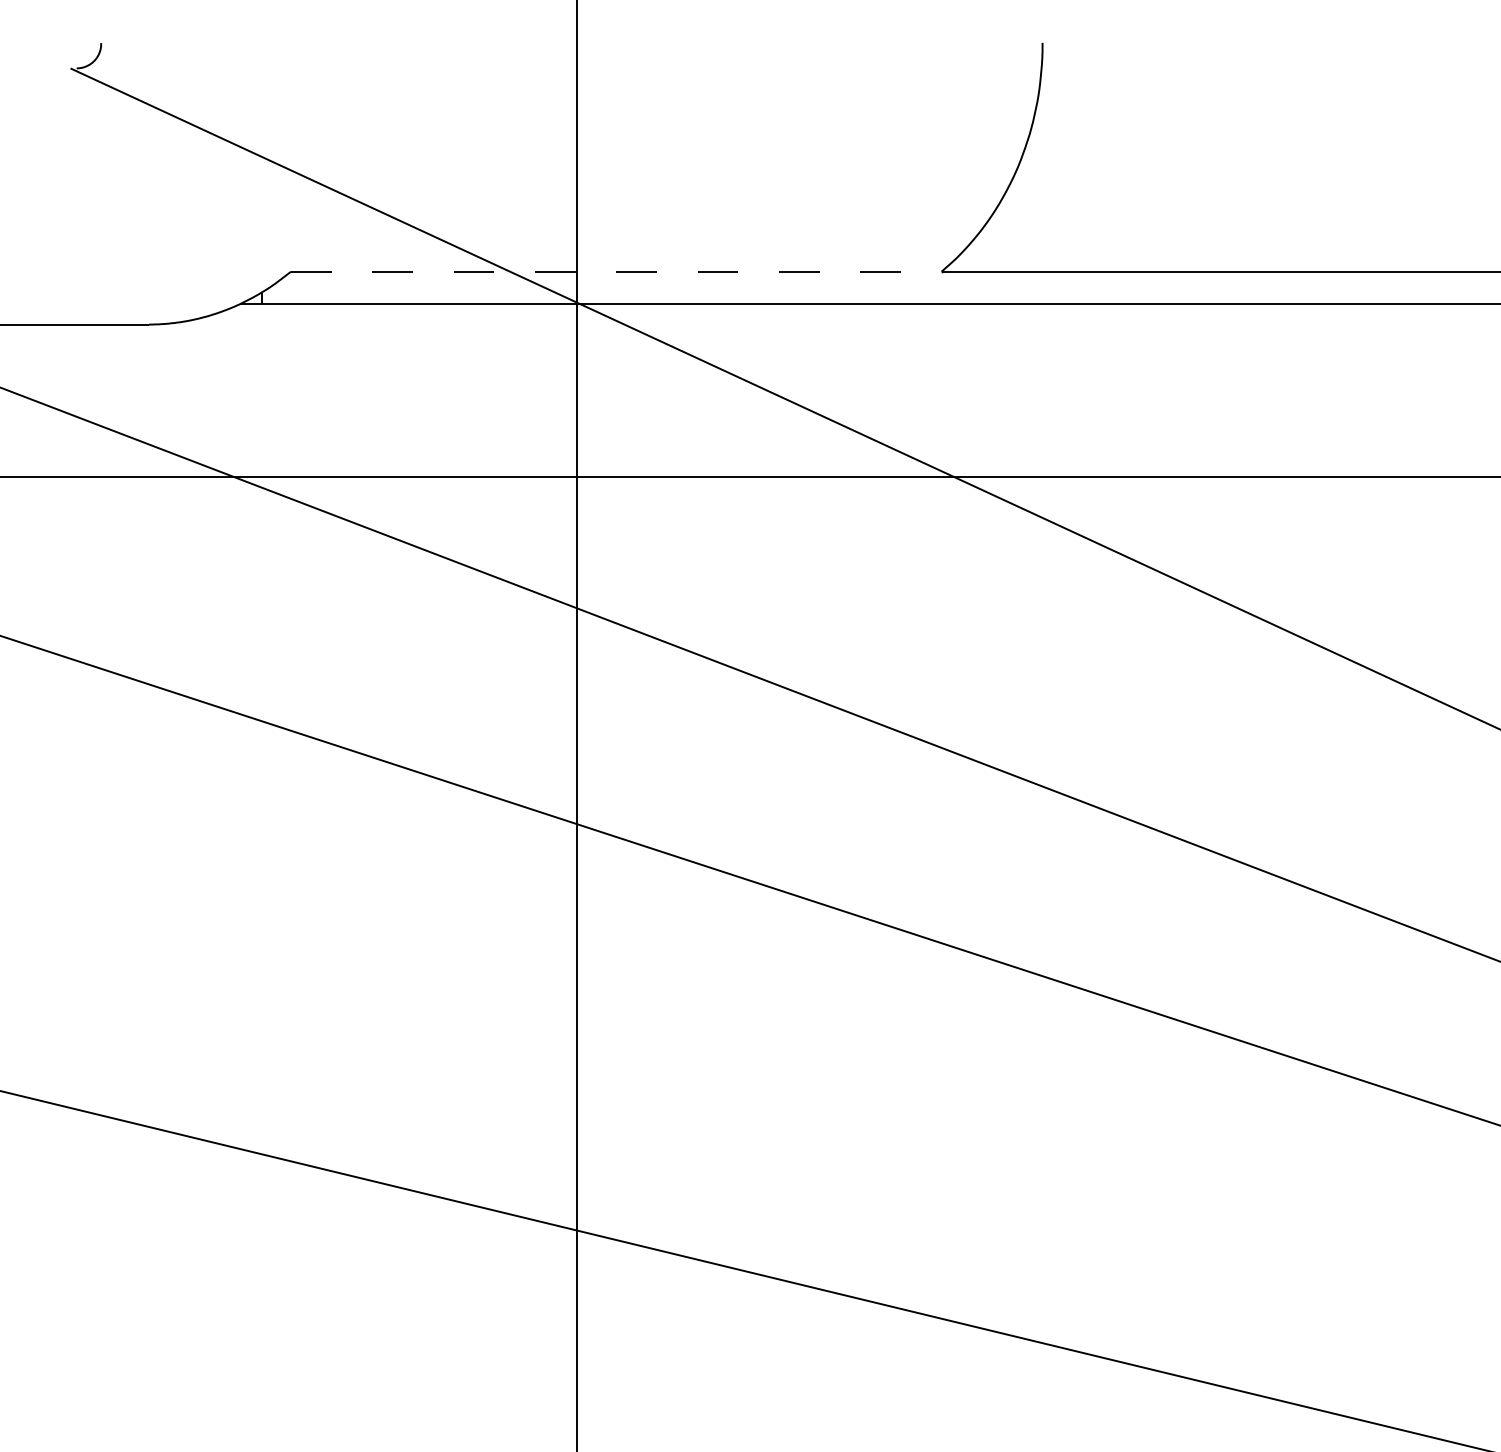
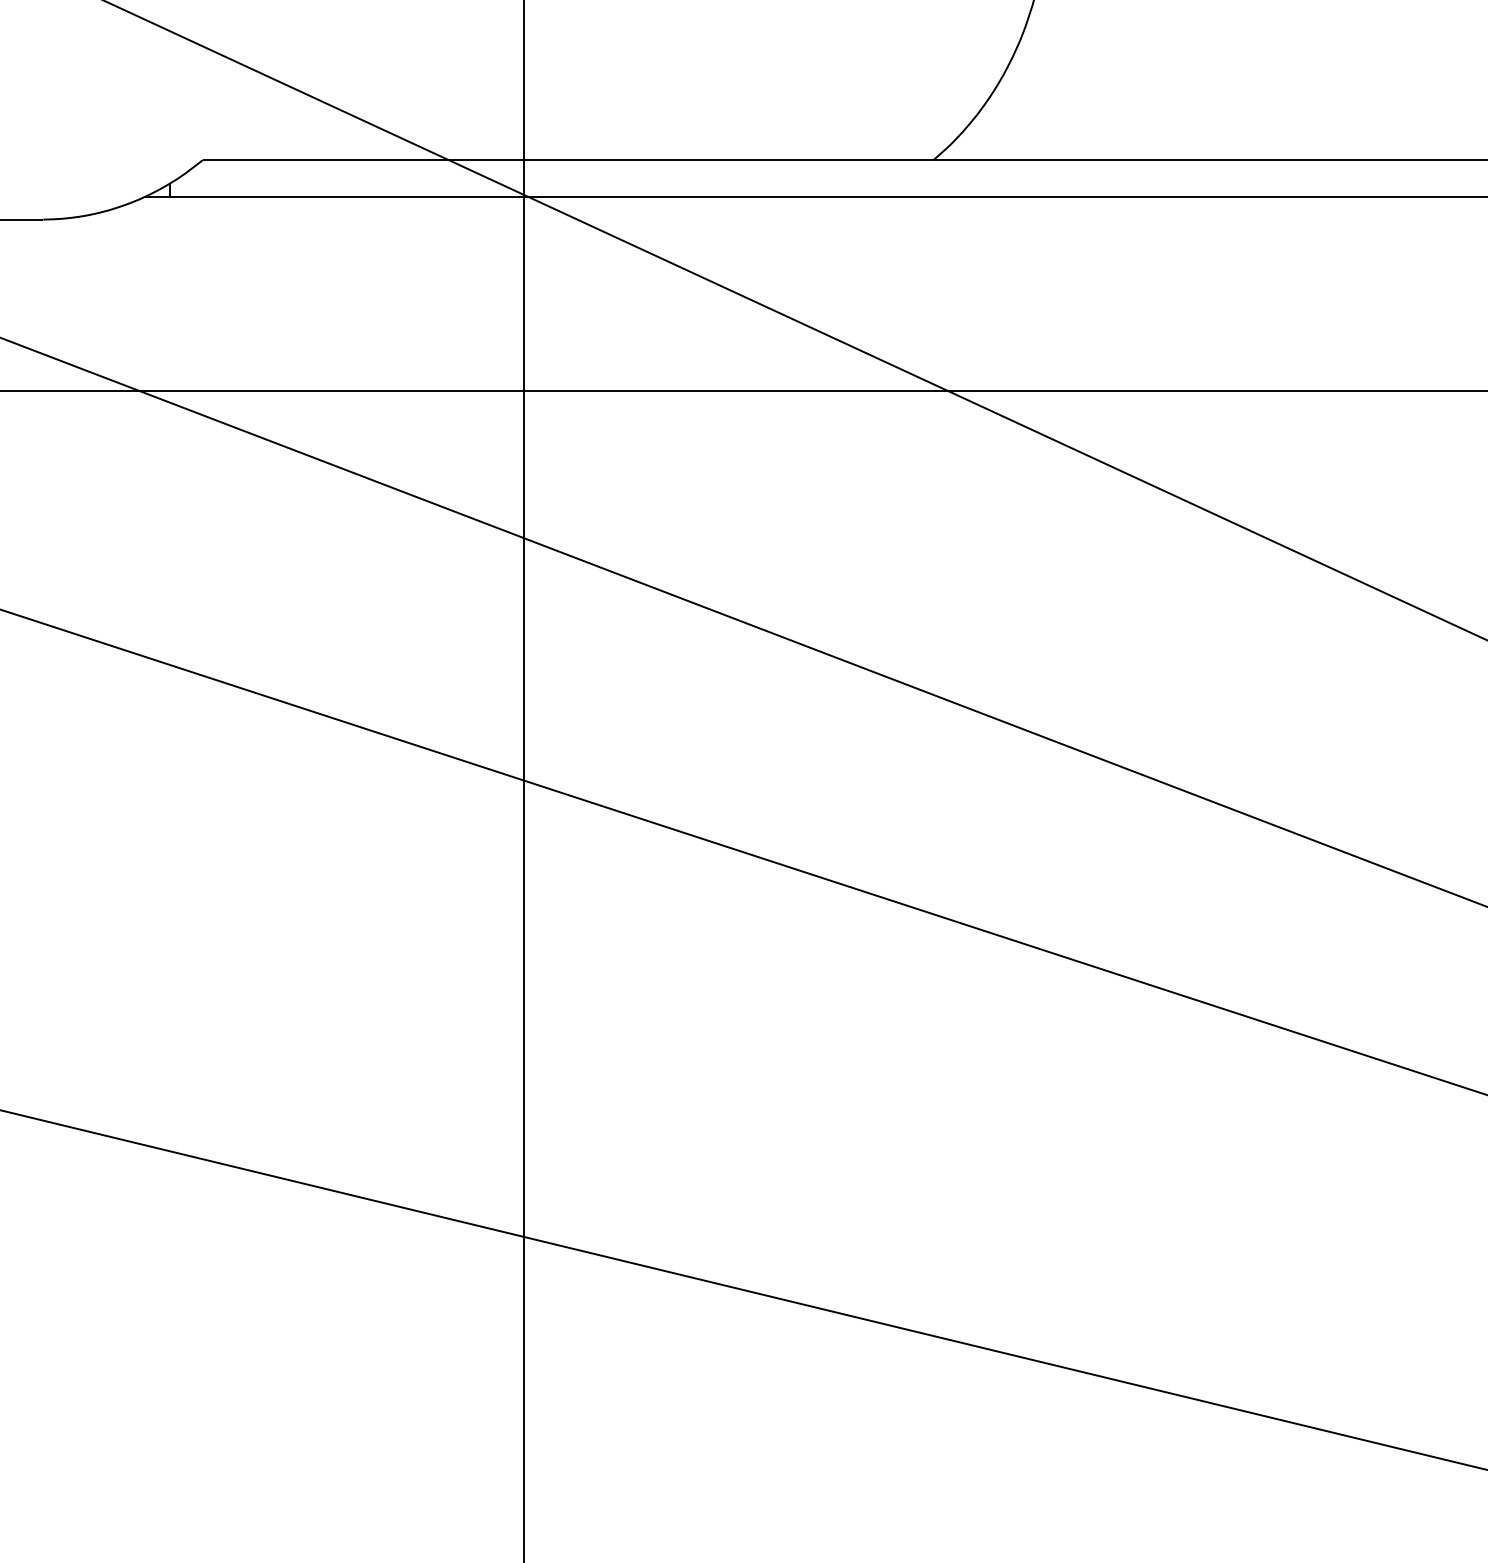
line: (616, 271) -> (568, 159), dashed -> solid

